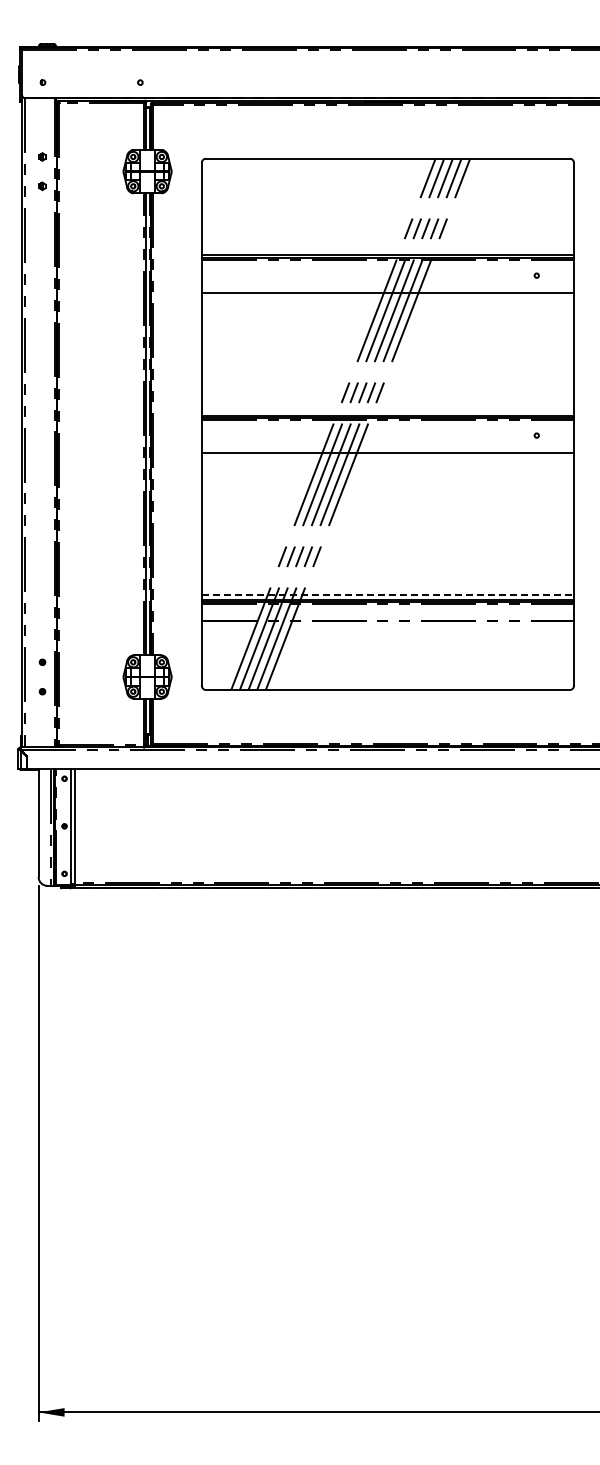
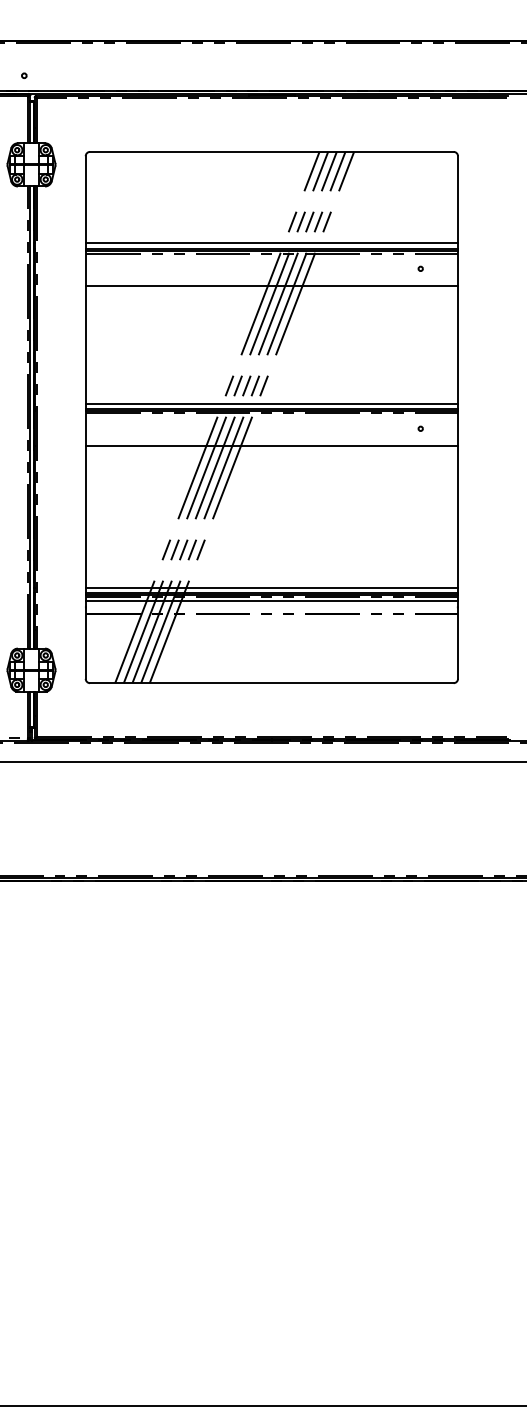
line: (387, 250) -> (271, 243), added
line: (387, 410) -> (271, 403), added
line: (388, 594) -> (272, 587), dashed -> solid
line: (387, 607) -> (271, 600), added

